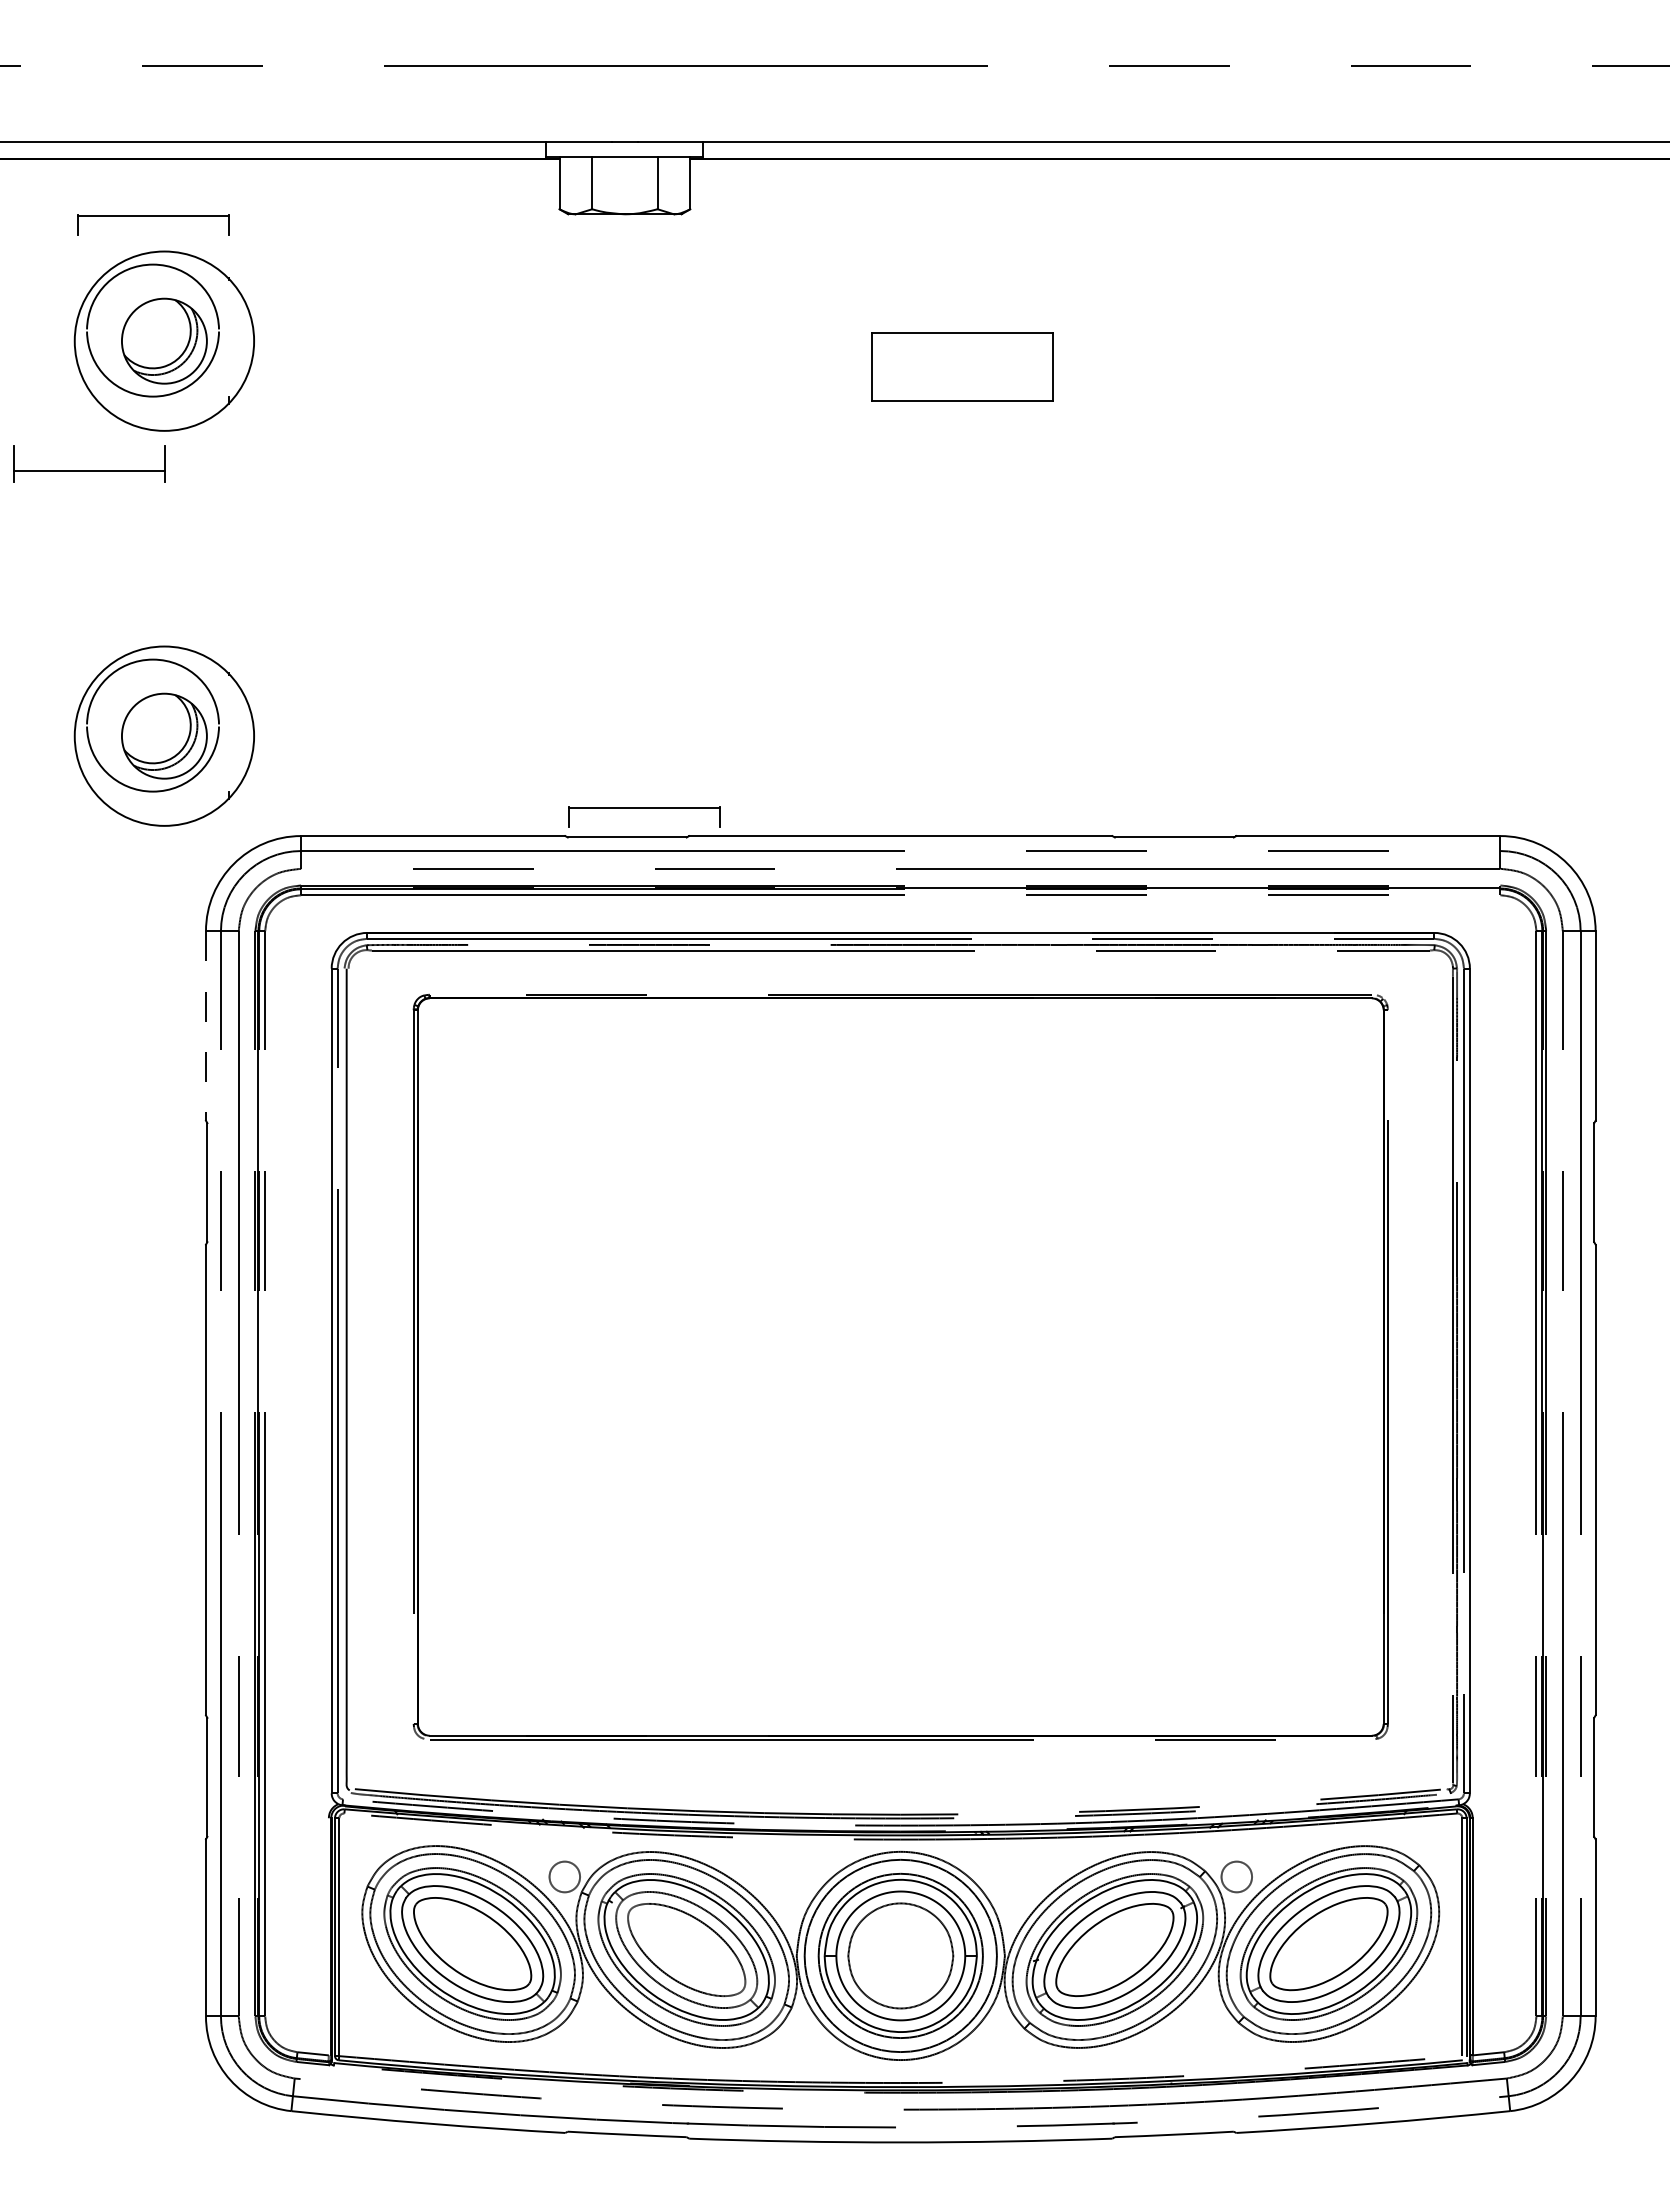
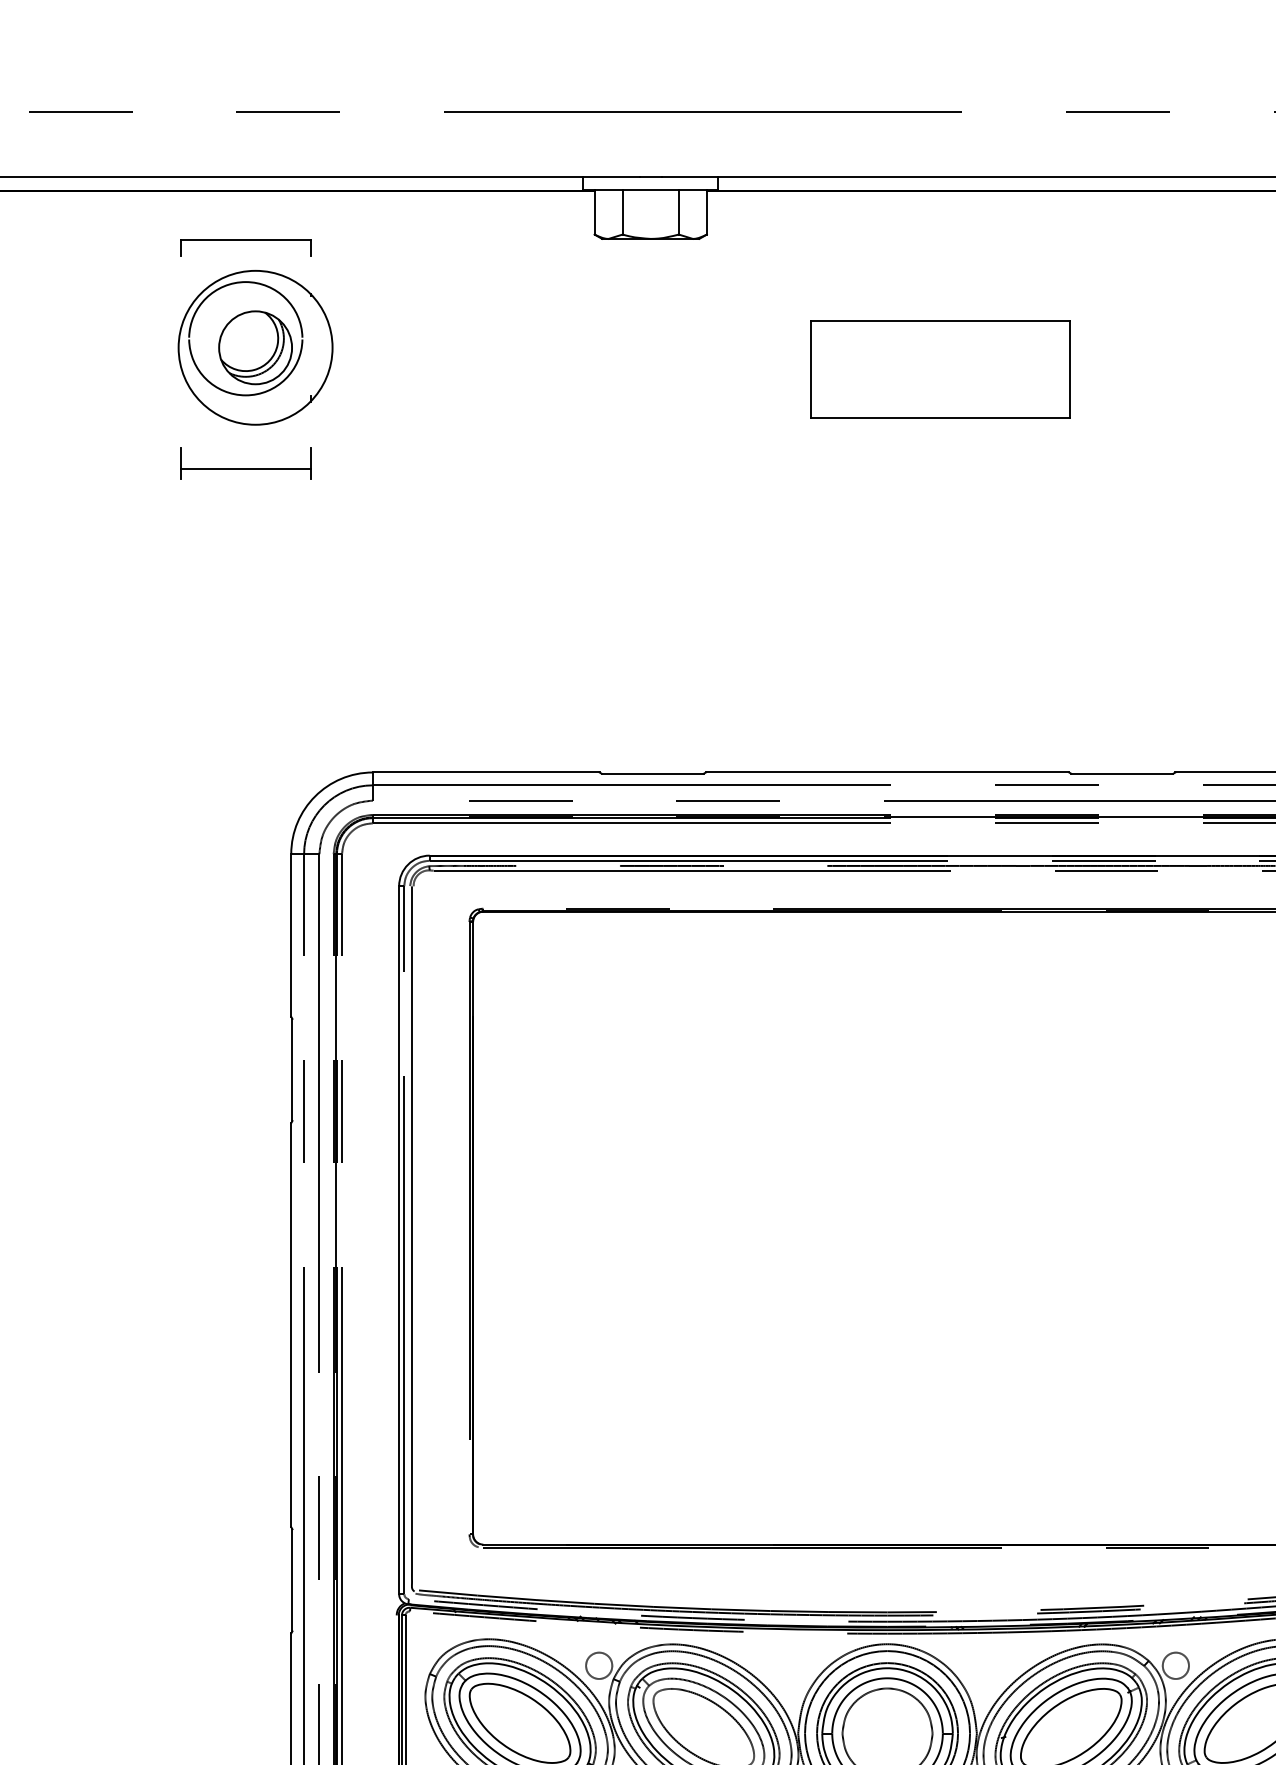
part: (961, 366) -> (939, 369), size x1.67
part: (89, 470) -> (246, 469), moved
part: (163, 735) -> (254, 686), removed
part: (644, 808) -> (667, 748), removed
line: (205, 1025) -> (290, 935), dashed -> solid

